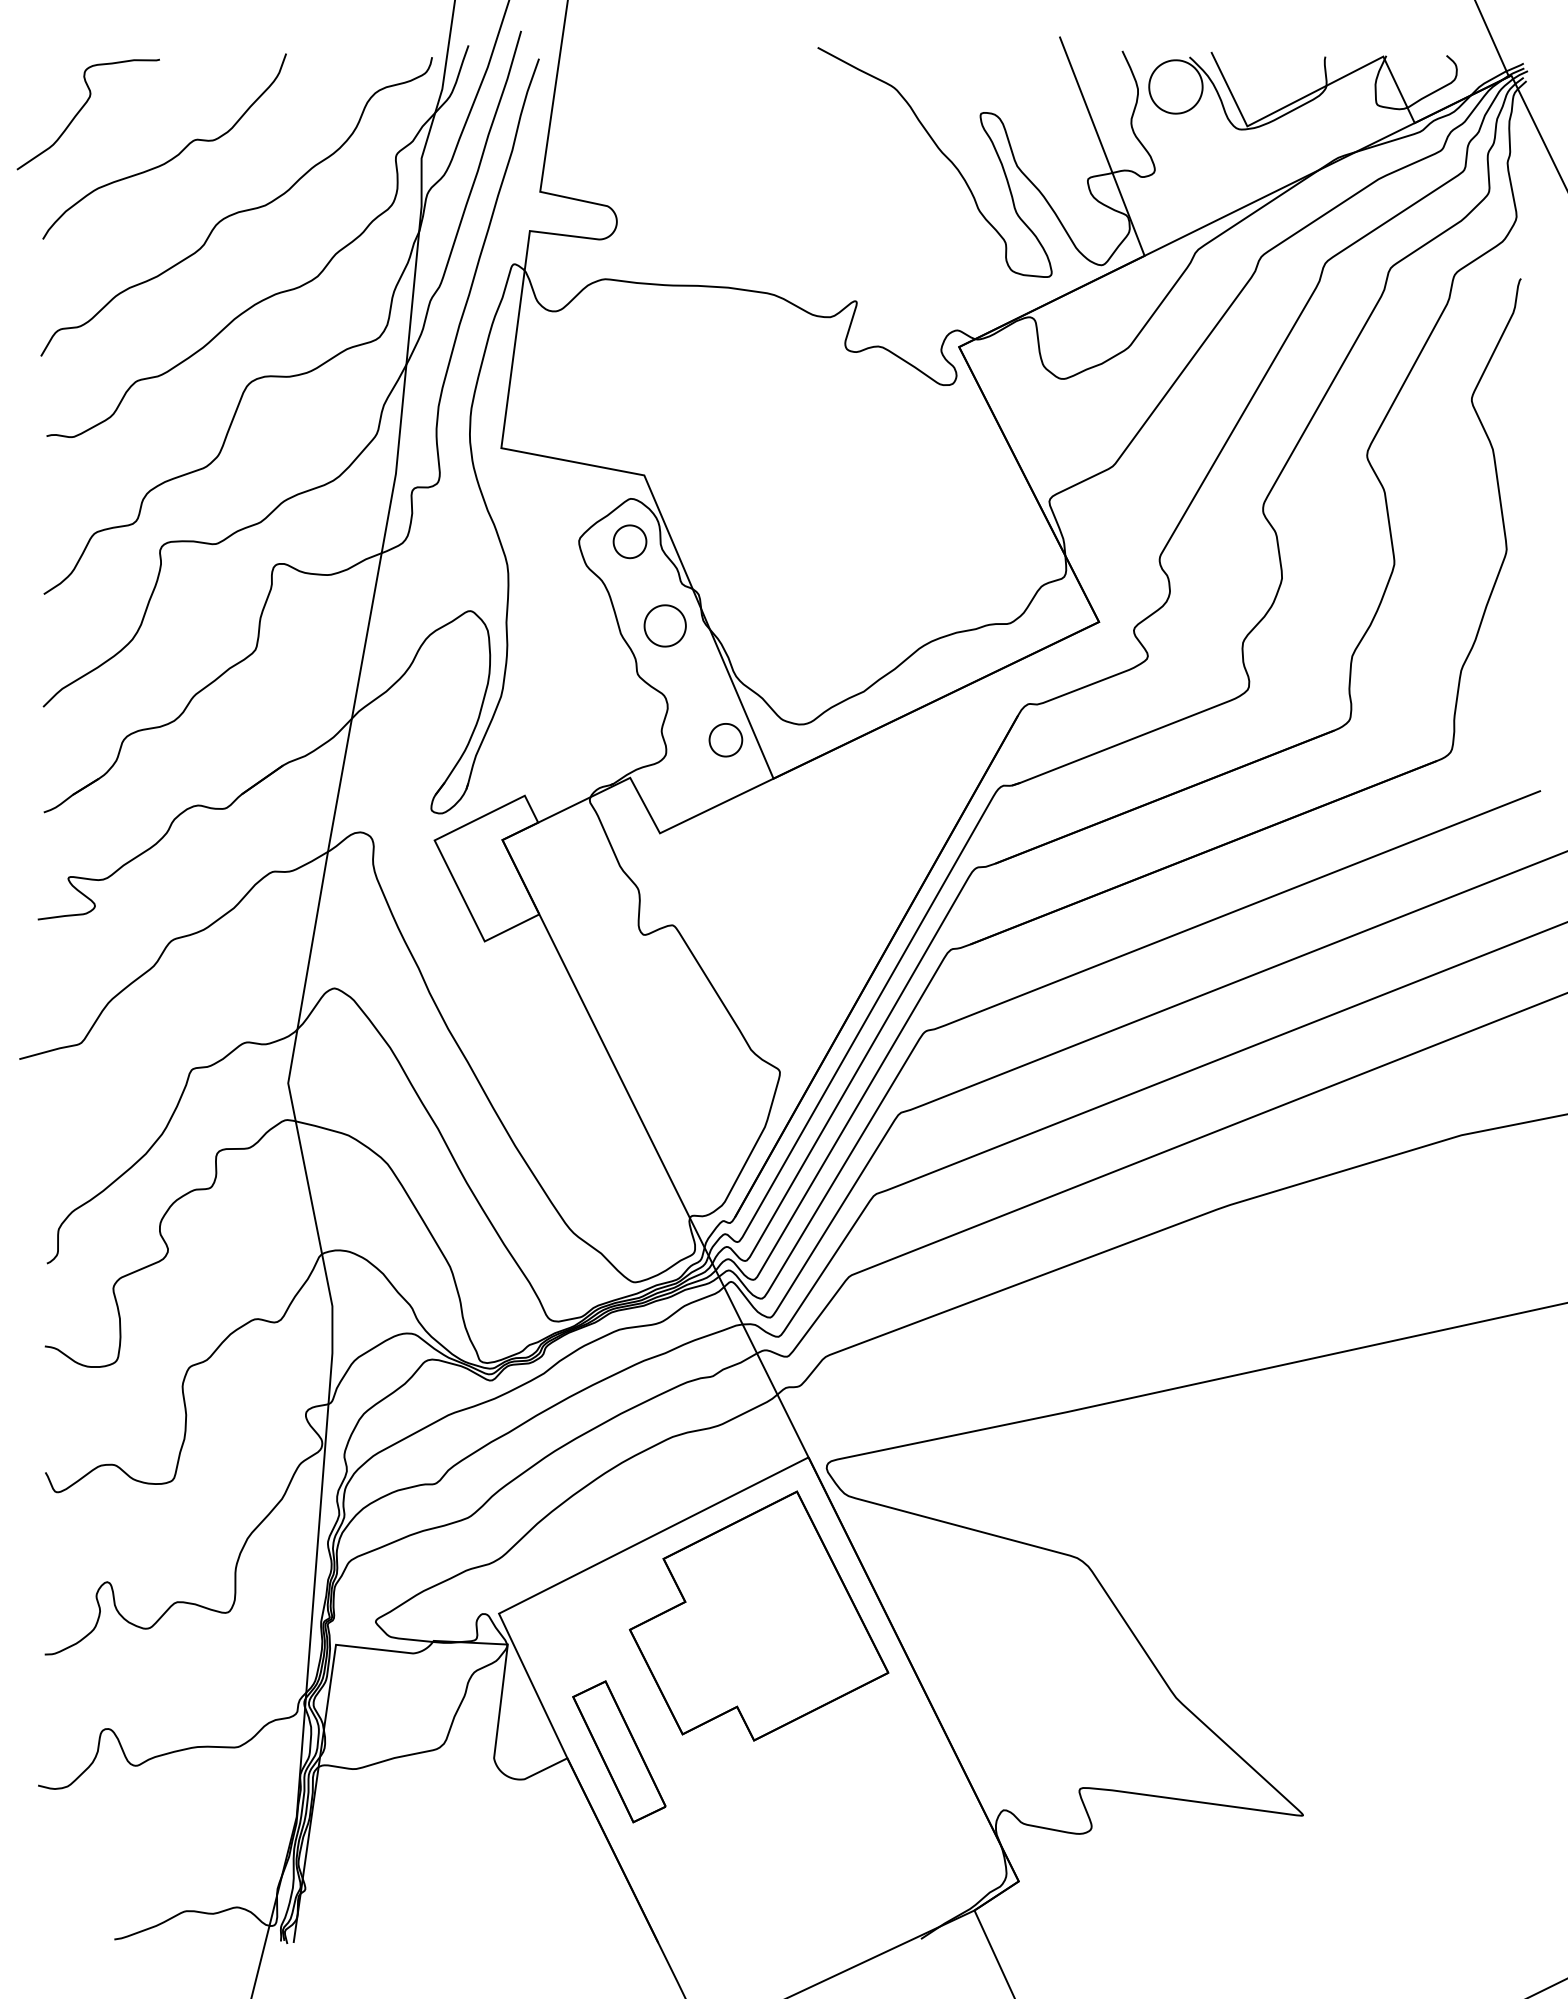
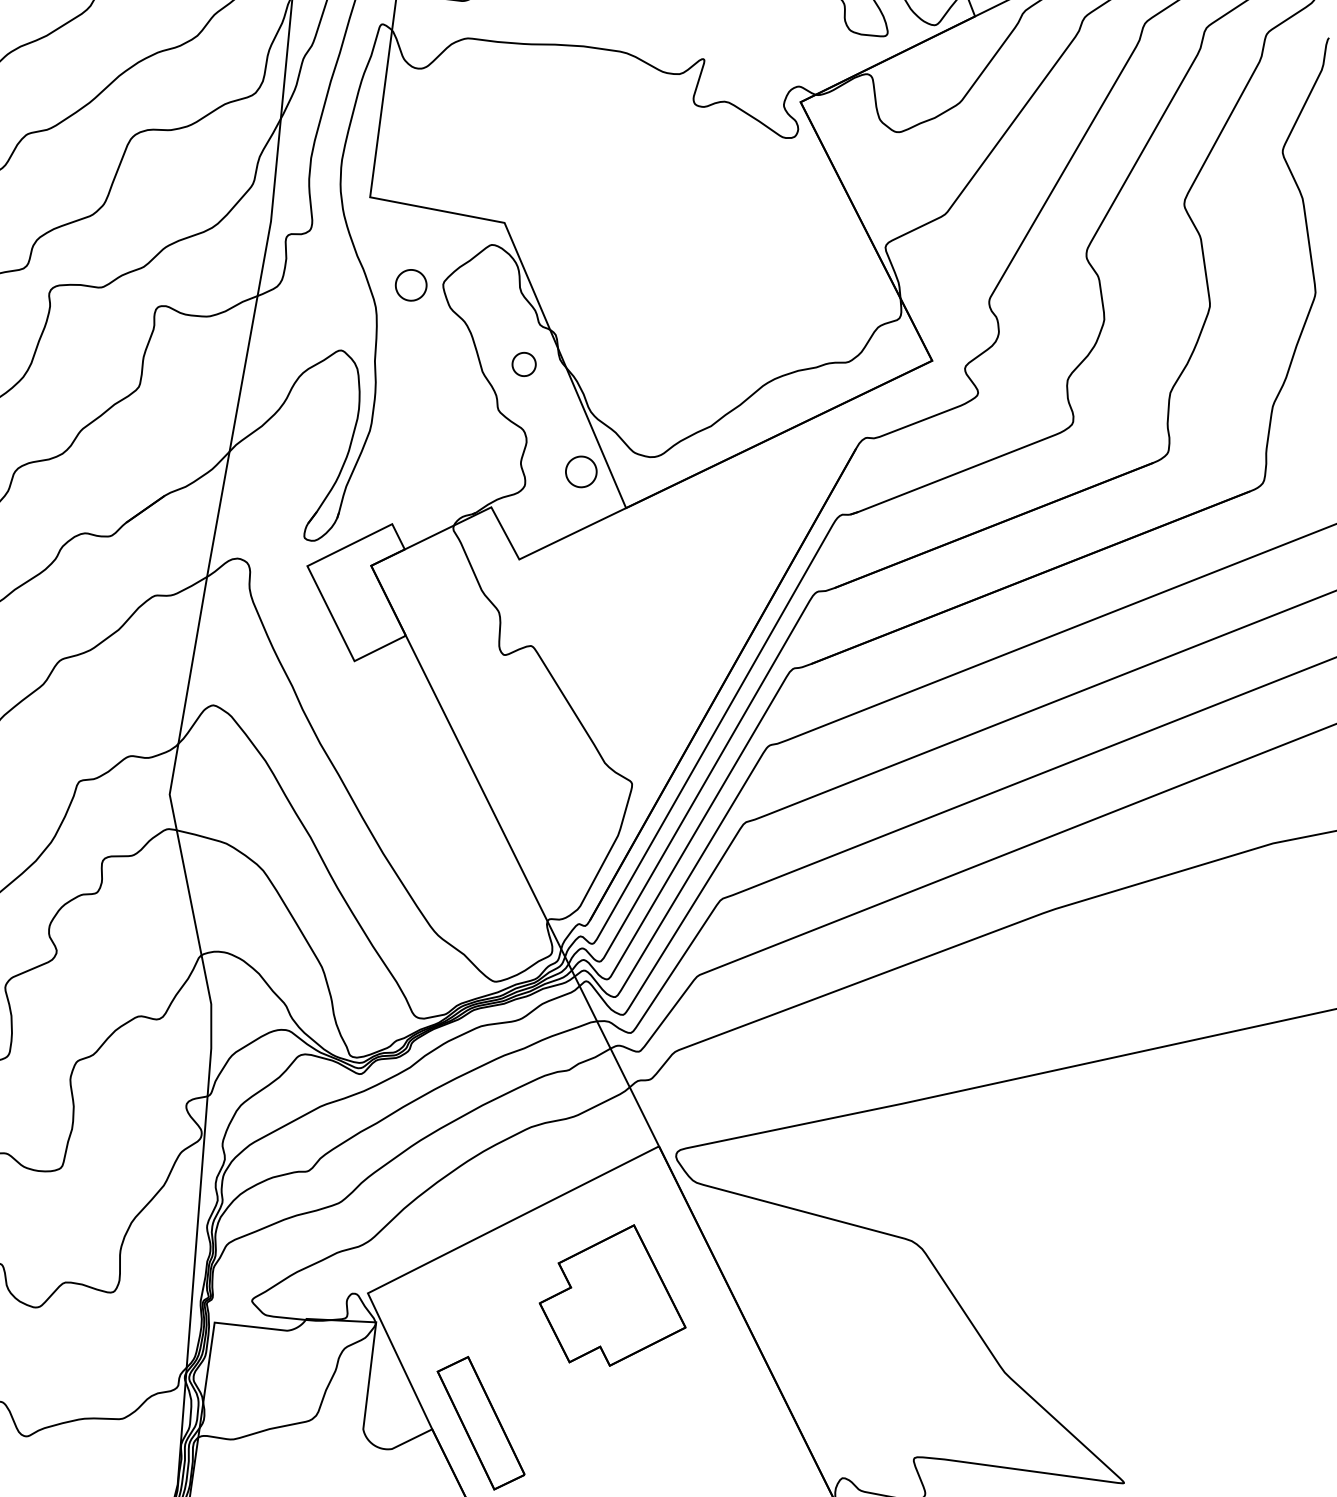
part: (629, 541) -> (410, 285), moved
part: (664, 625) -> (523, 364), size x0.6
part: (759, 1615) -> (612, 1295), size x0.6

